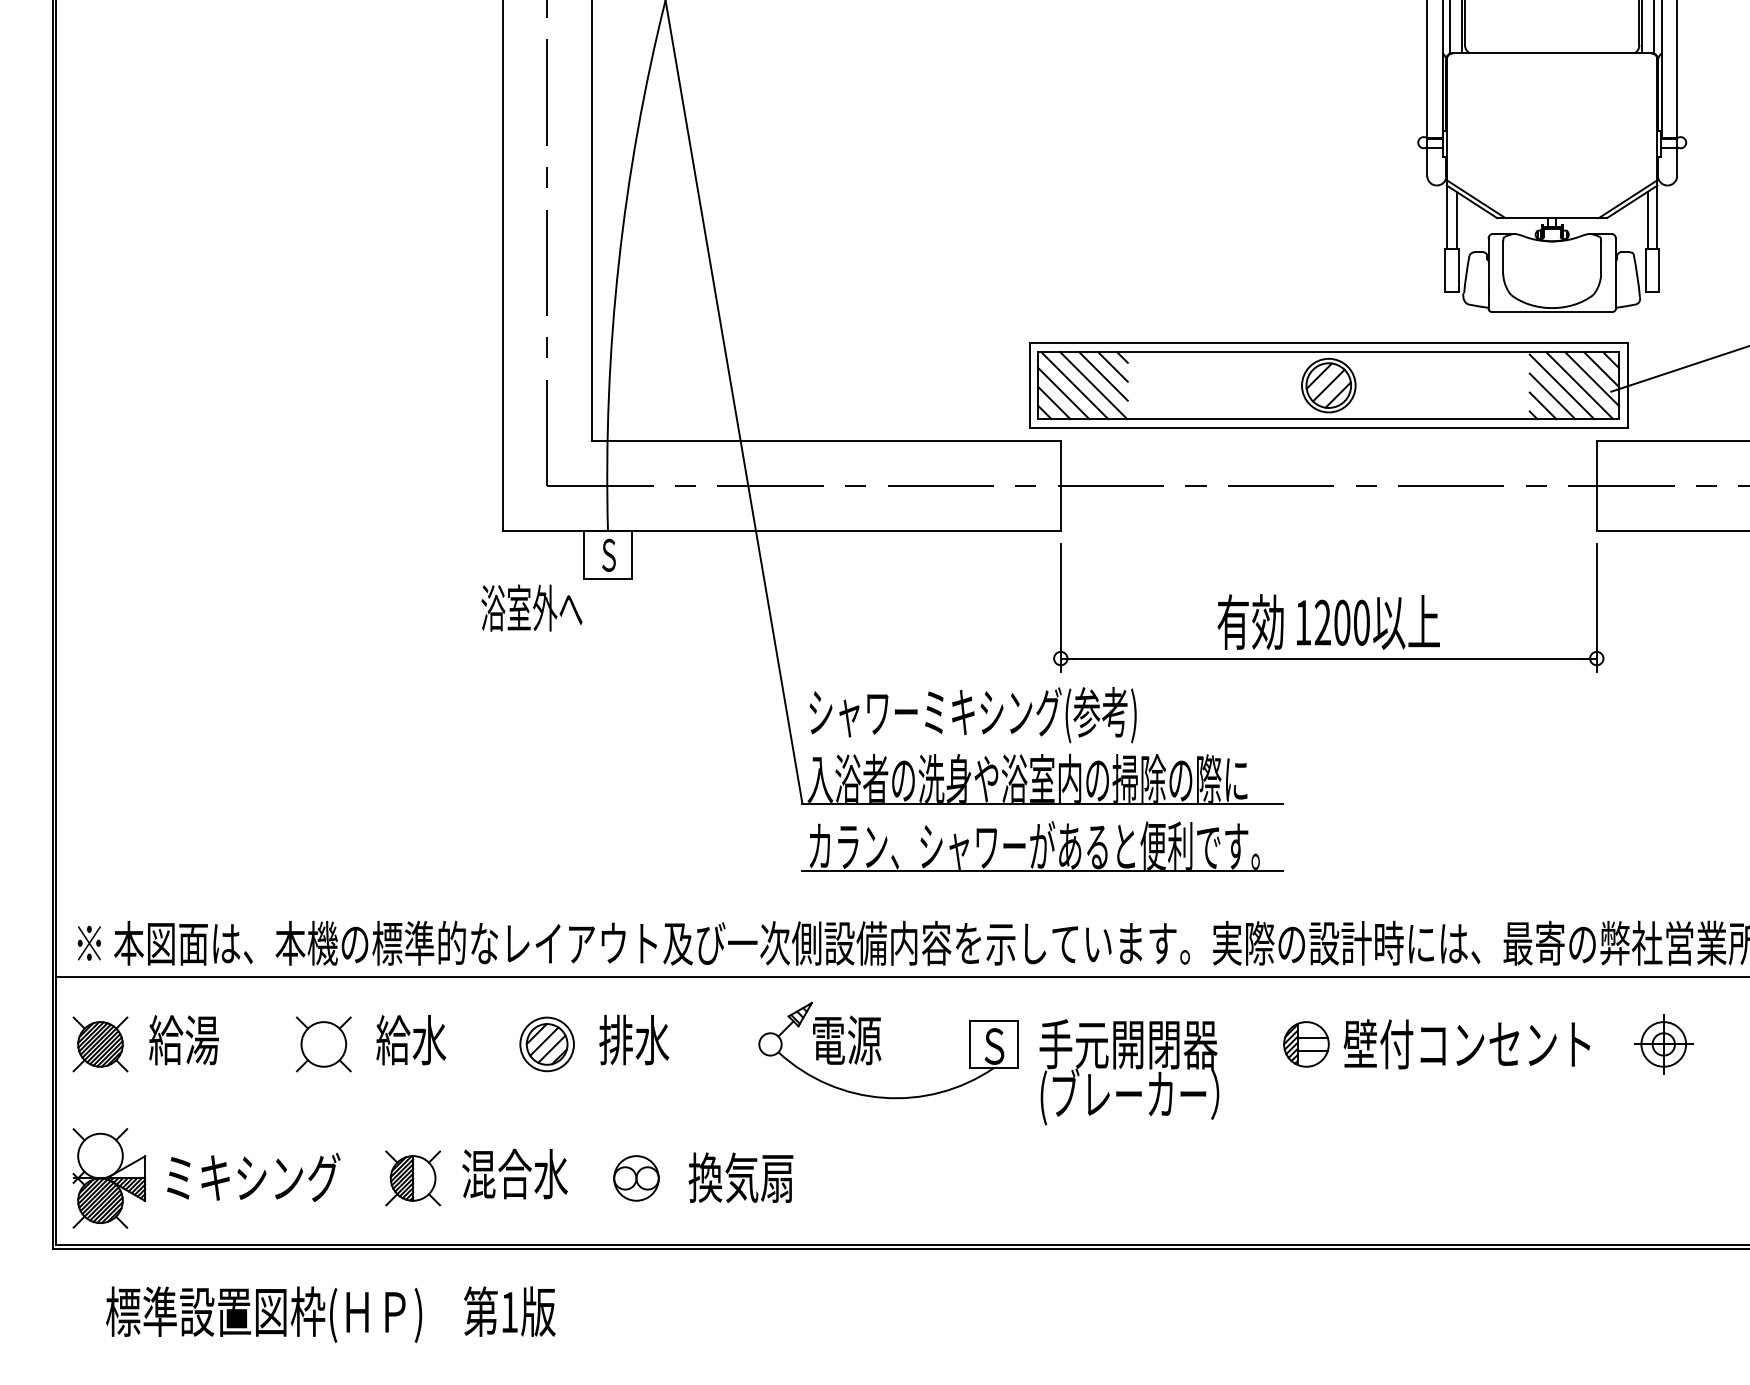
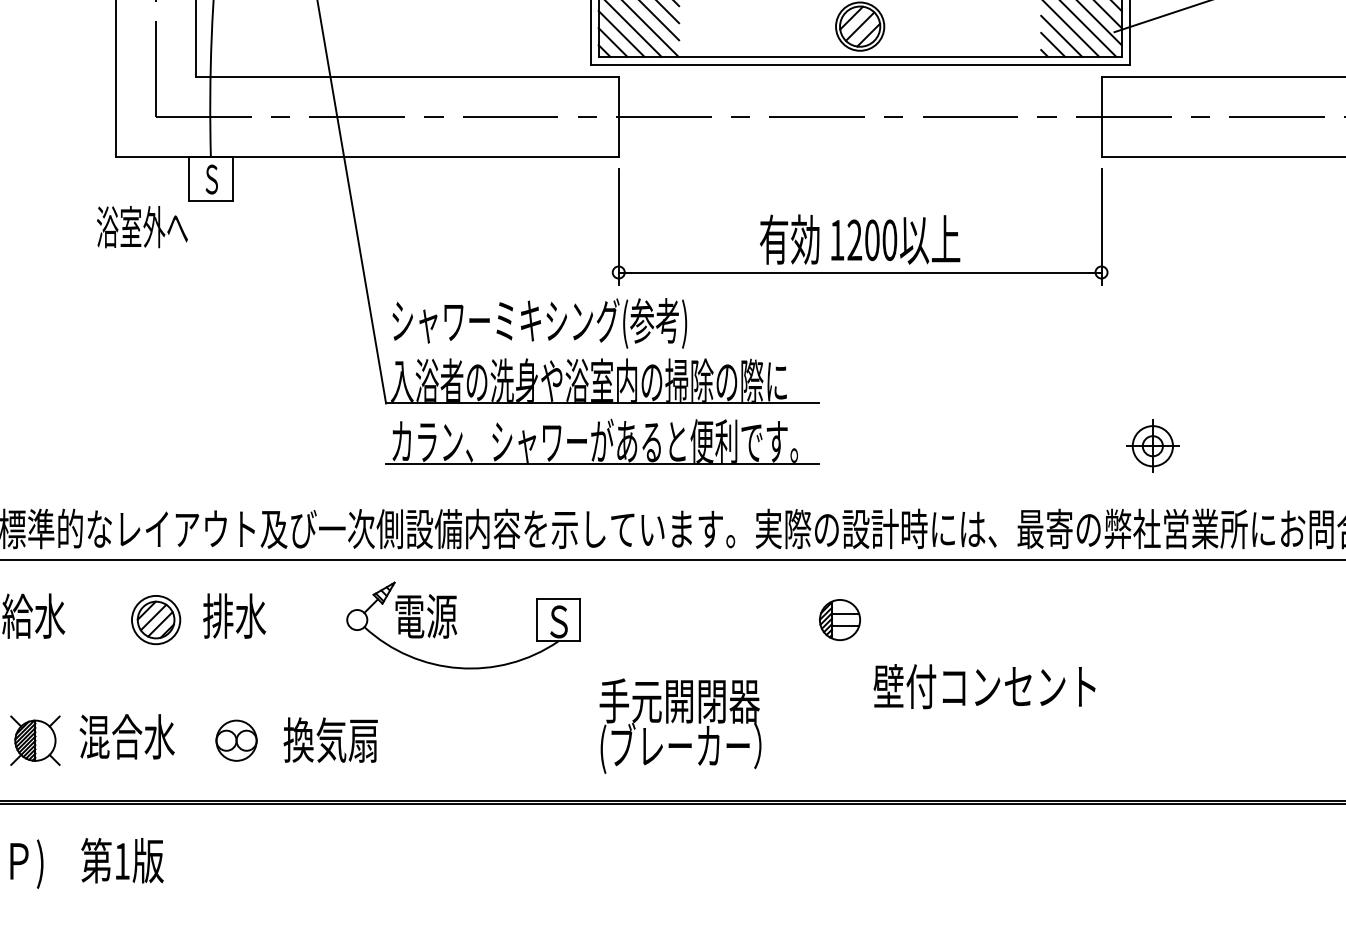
text: (1466, 1044) -> (984, 686), moved
part: (1663, 1044) -> (1152, 446), moved
text: (1129, 1072) -> (680, 726), moved

